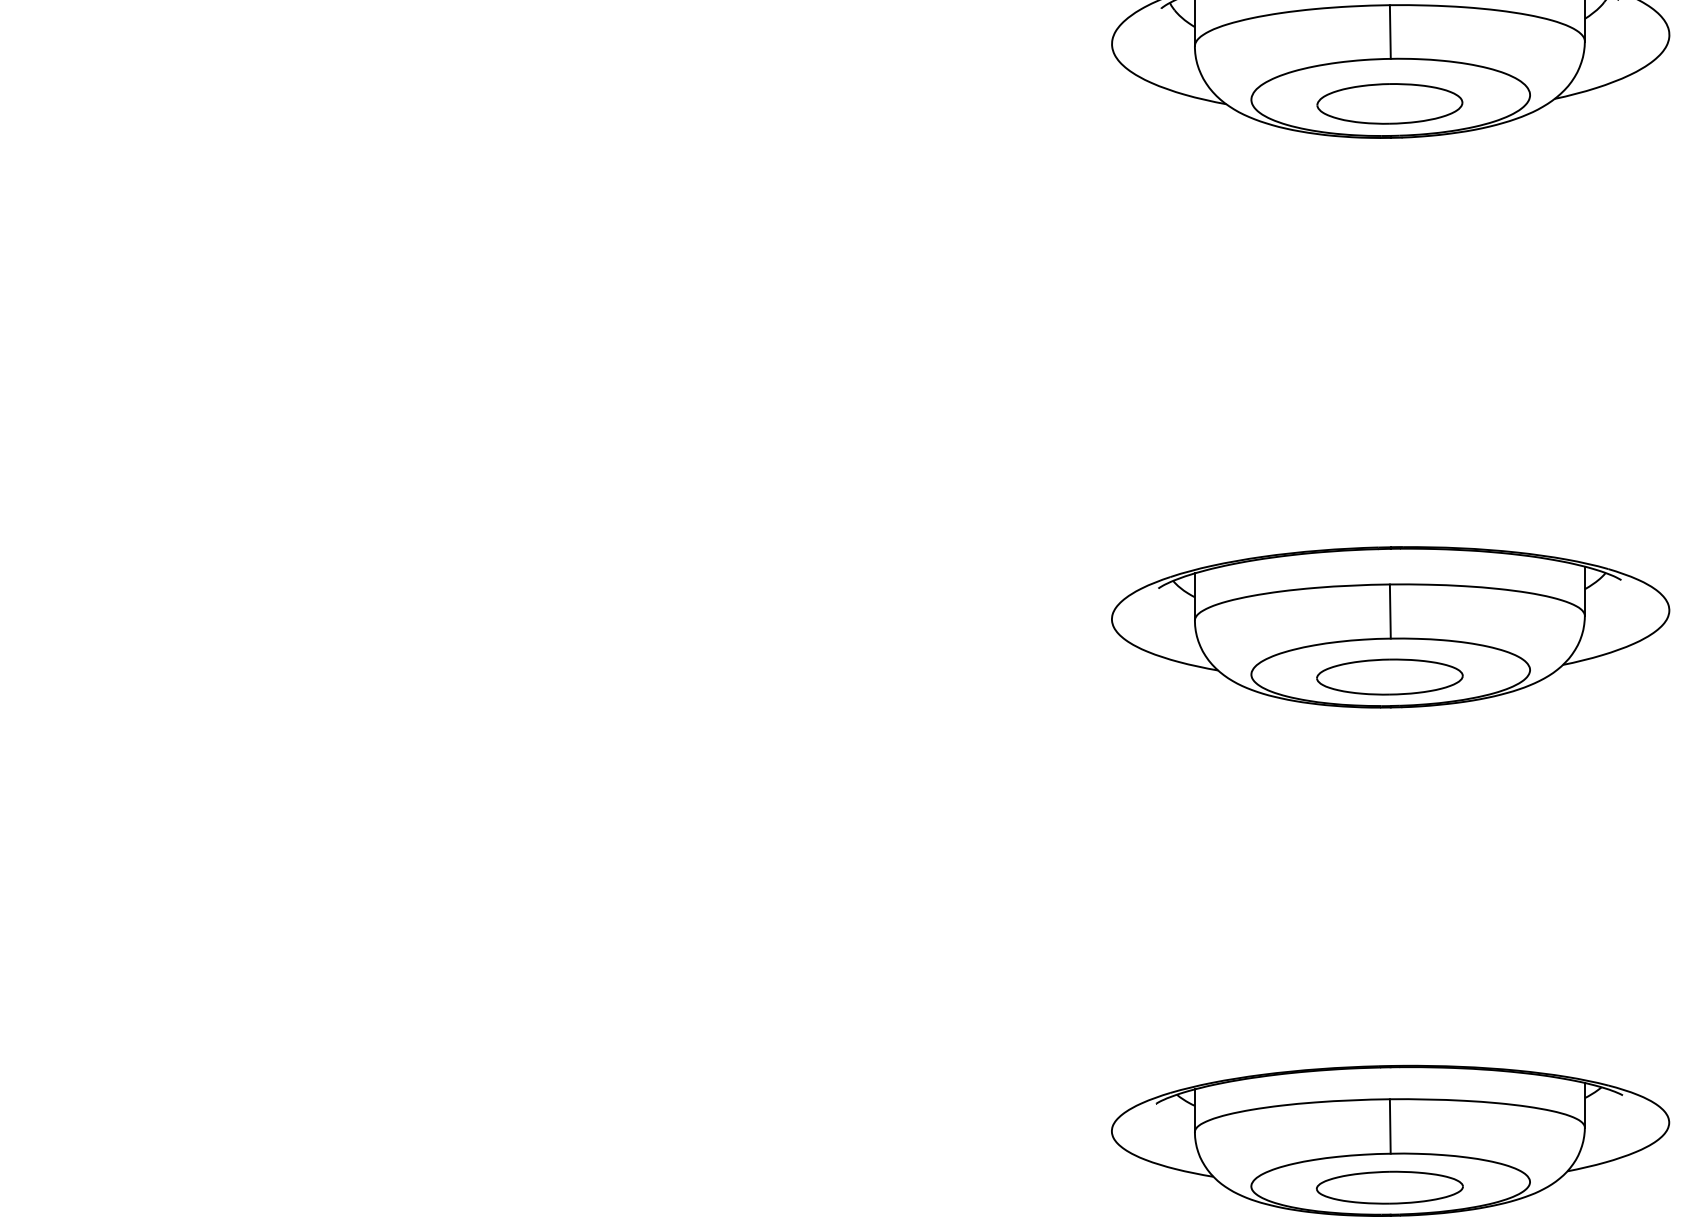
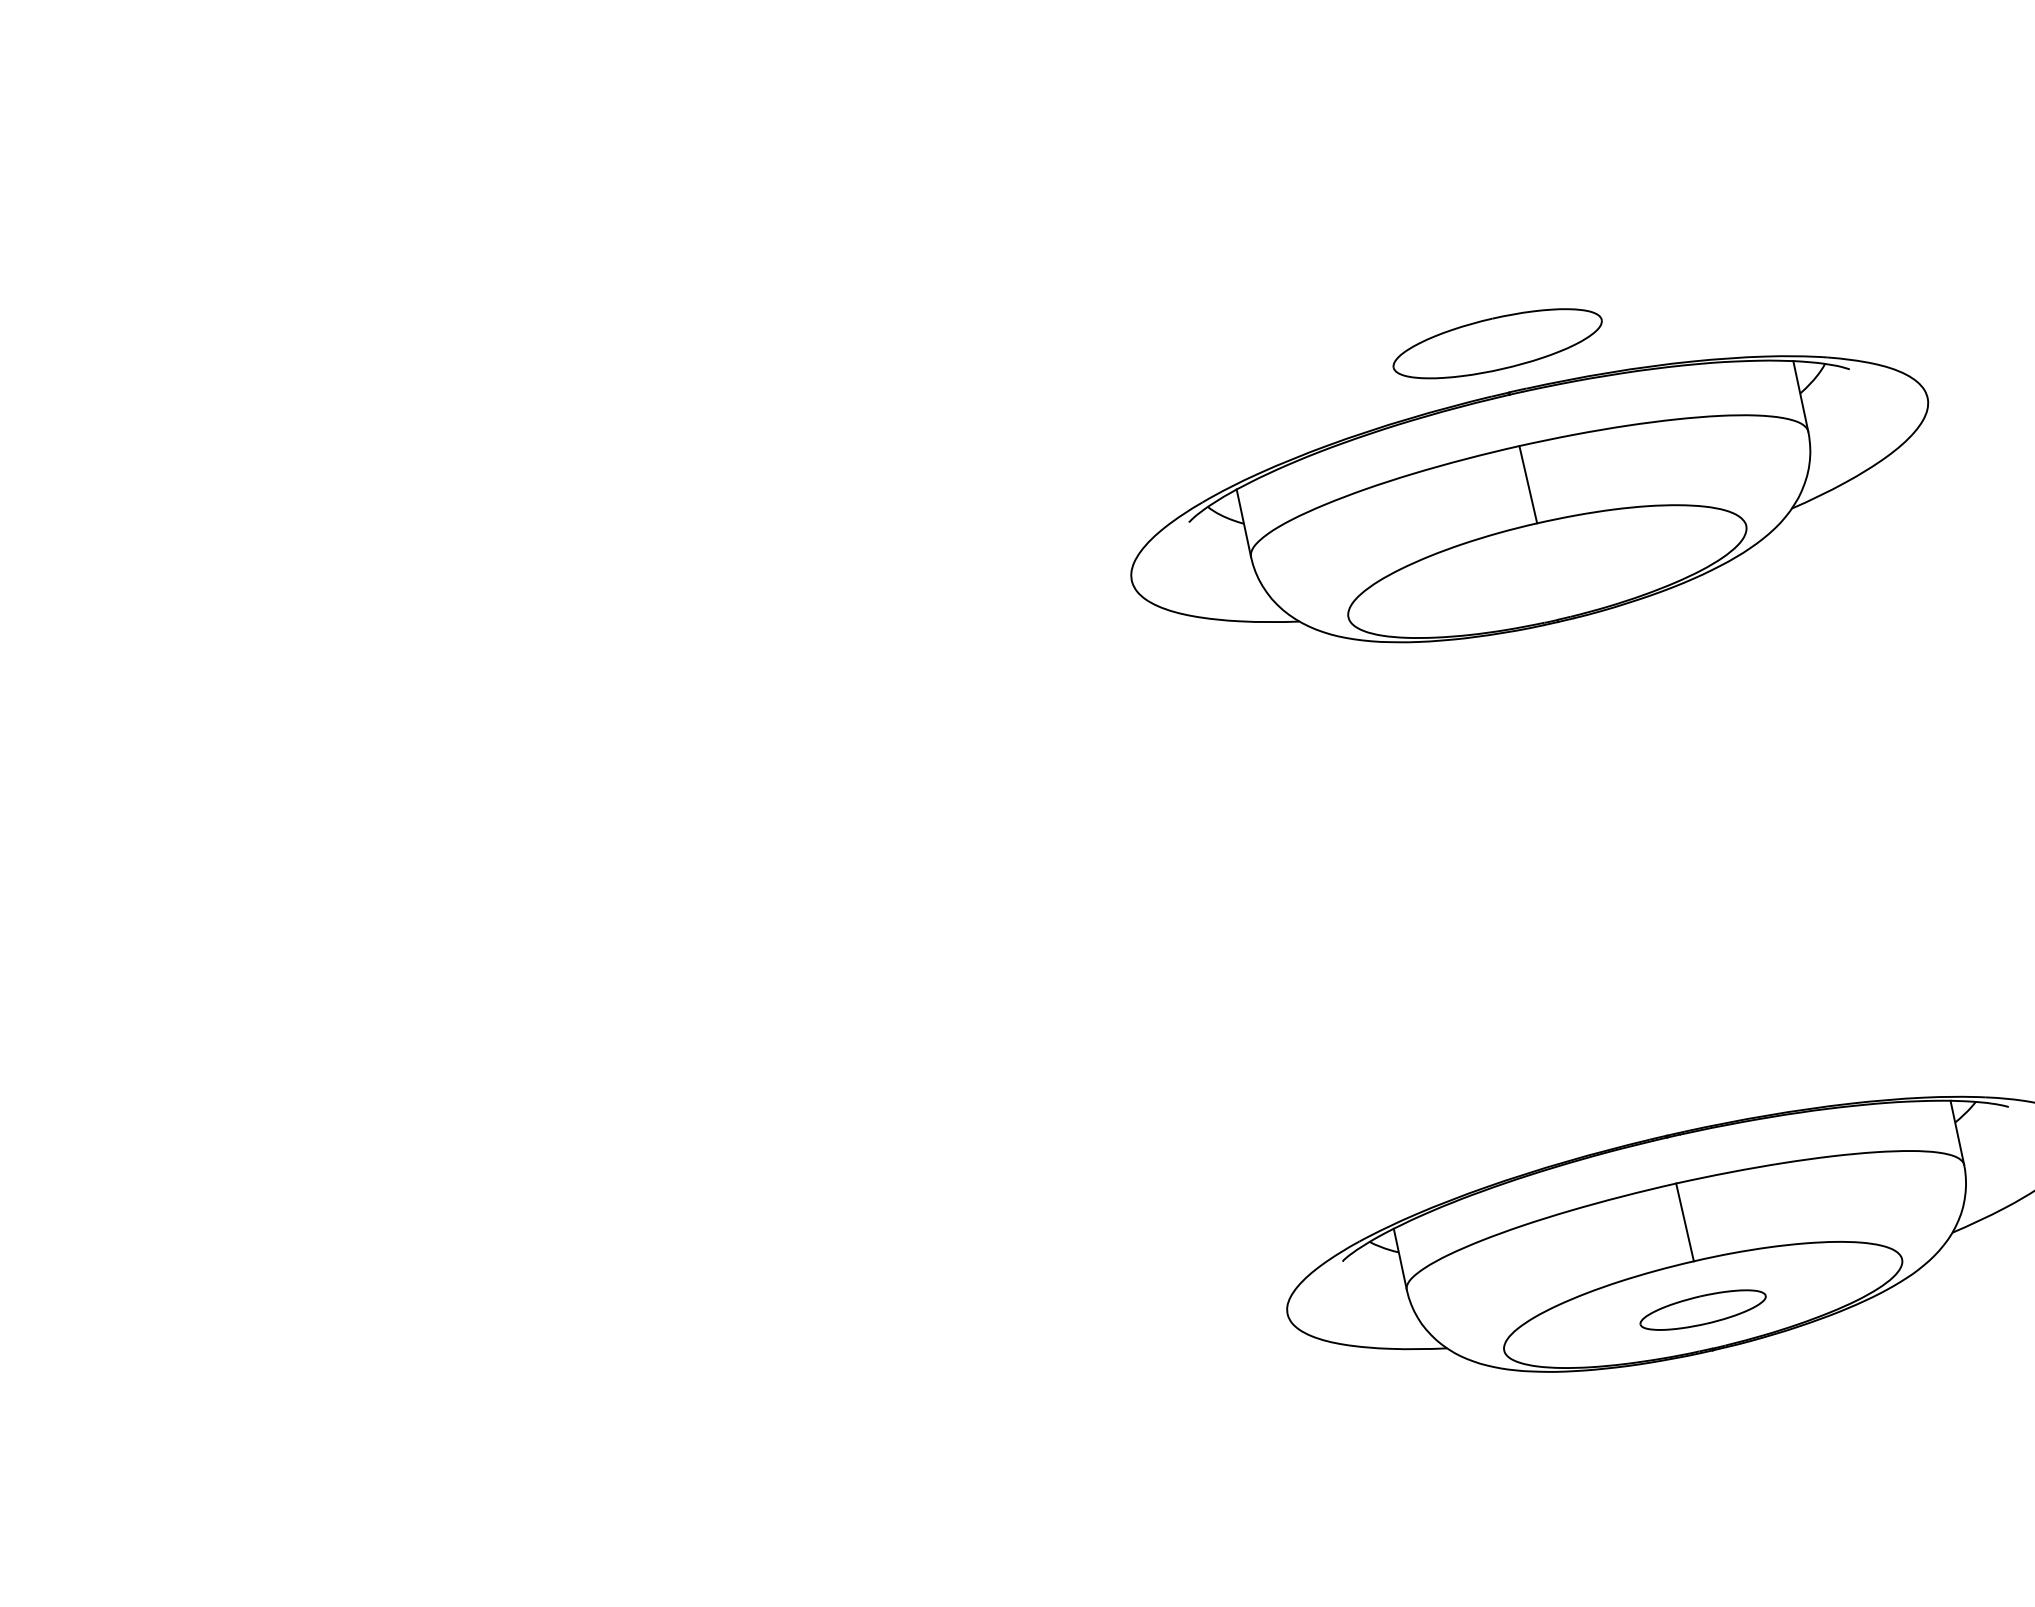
part: (1389, 676) -> (1496, 343), moved
part: (1389, 1187) -> (1702, 1310), size x0.6

